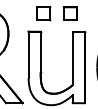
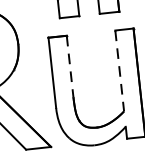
line: (40, 52) -> (69, 67), solid -> dashed
line: (72, 58) -> (119, 71), solid -> dashed

